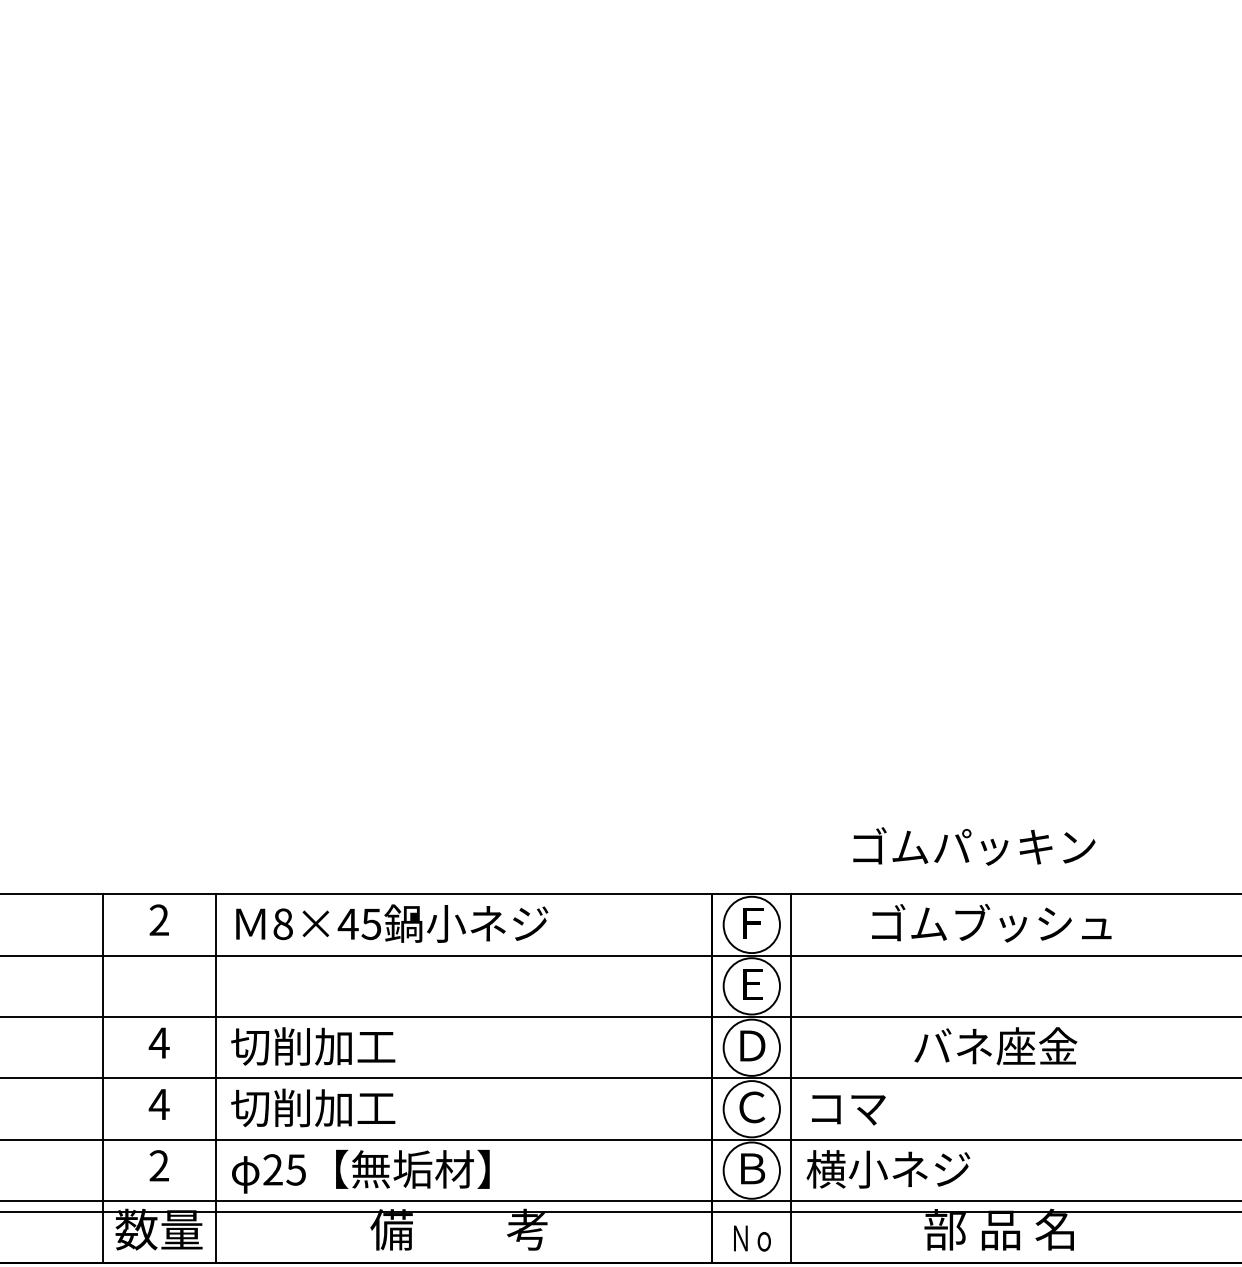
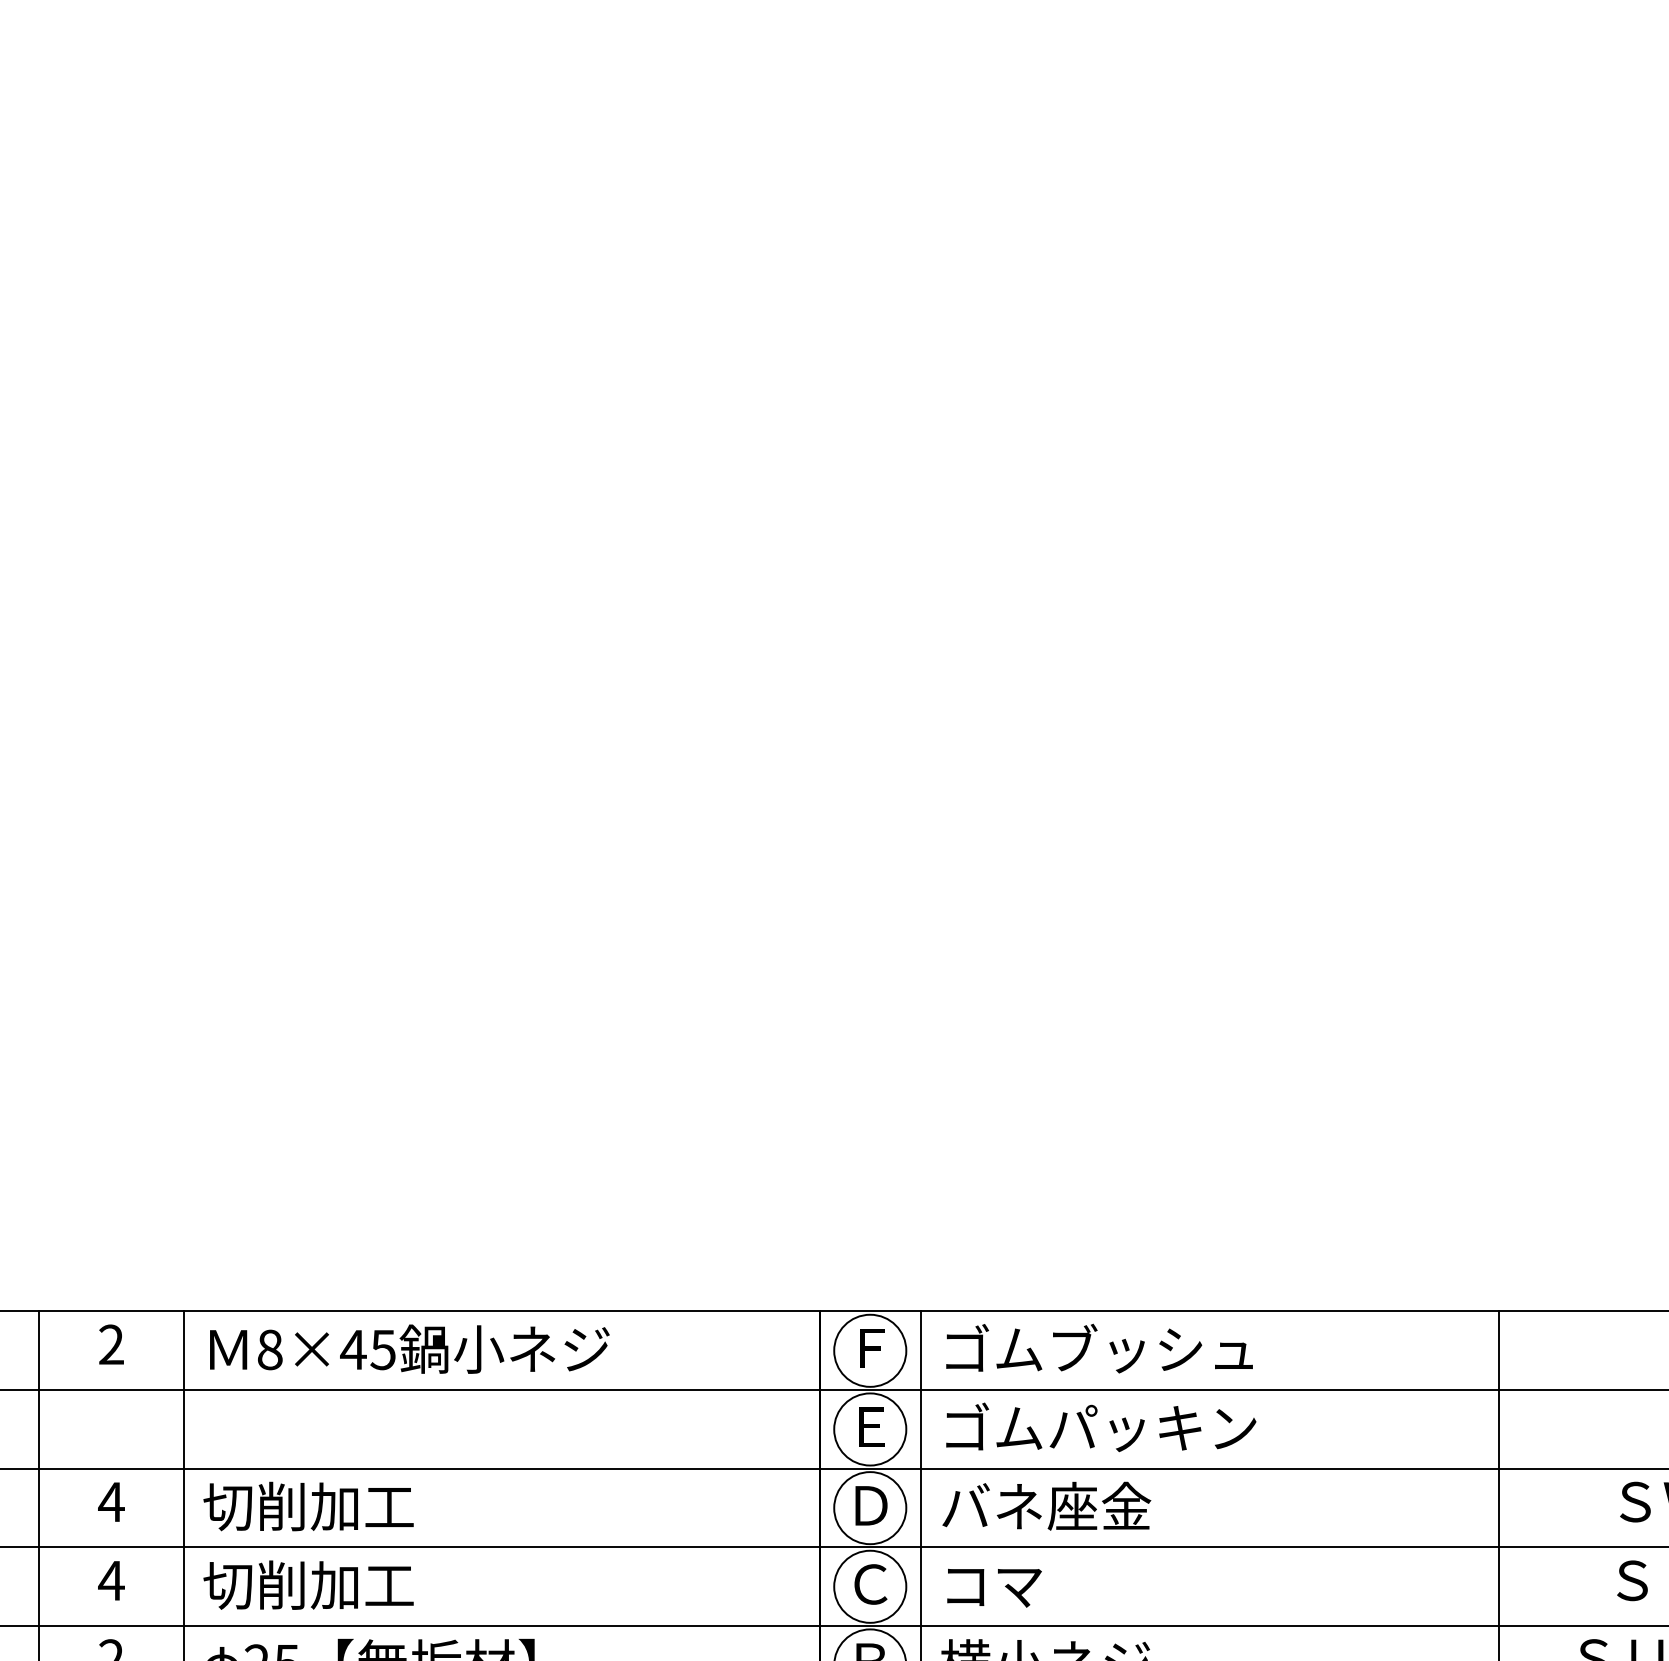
text: (974, 846) -> (1101, 1427), moved
text: (991, 923) -> (1099, 1348), moved
text: (995, 1045) -> (1046, 1505), moved

